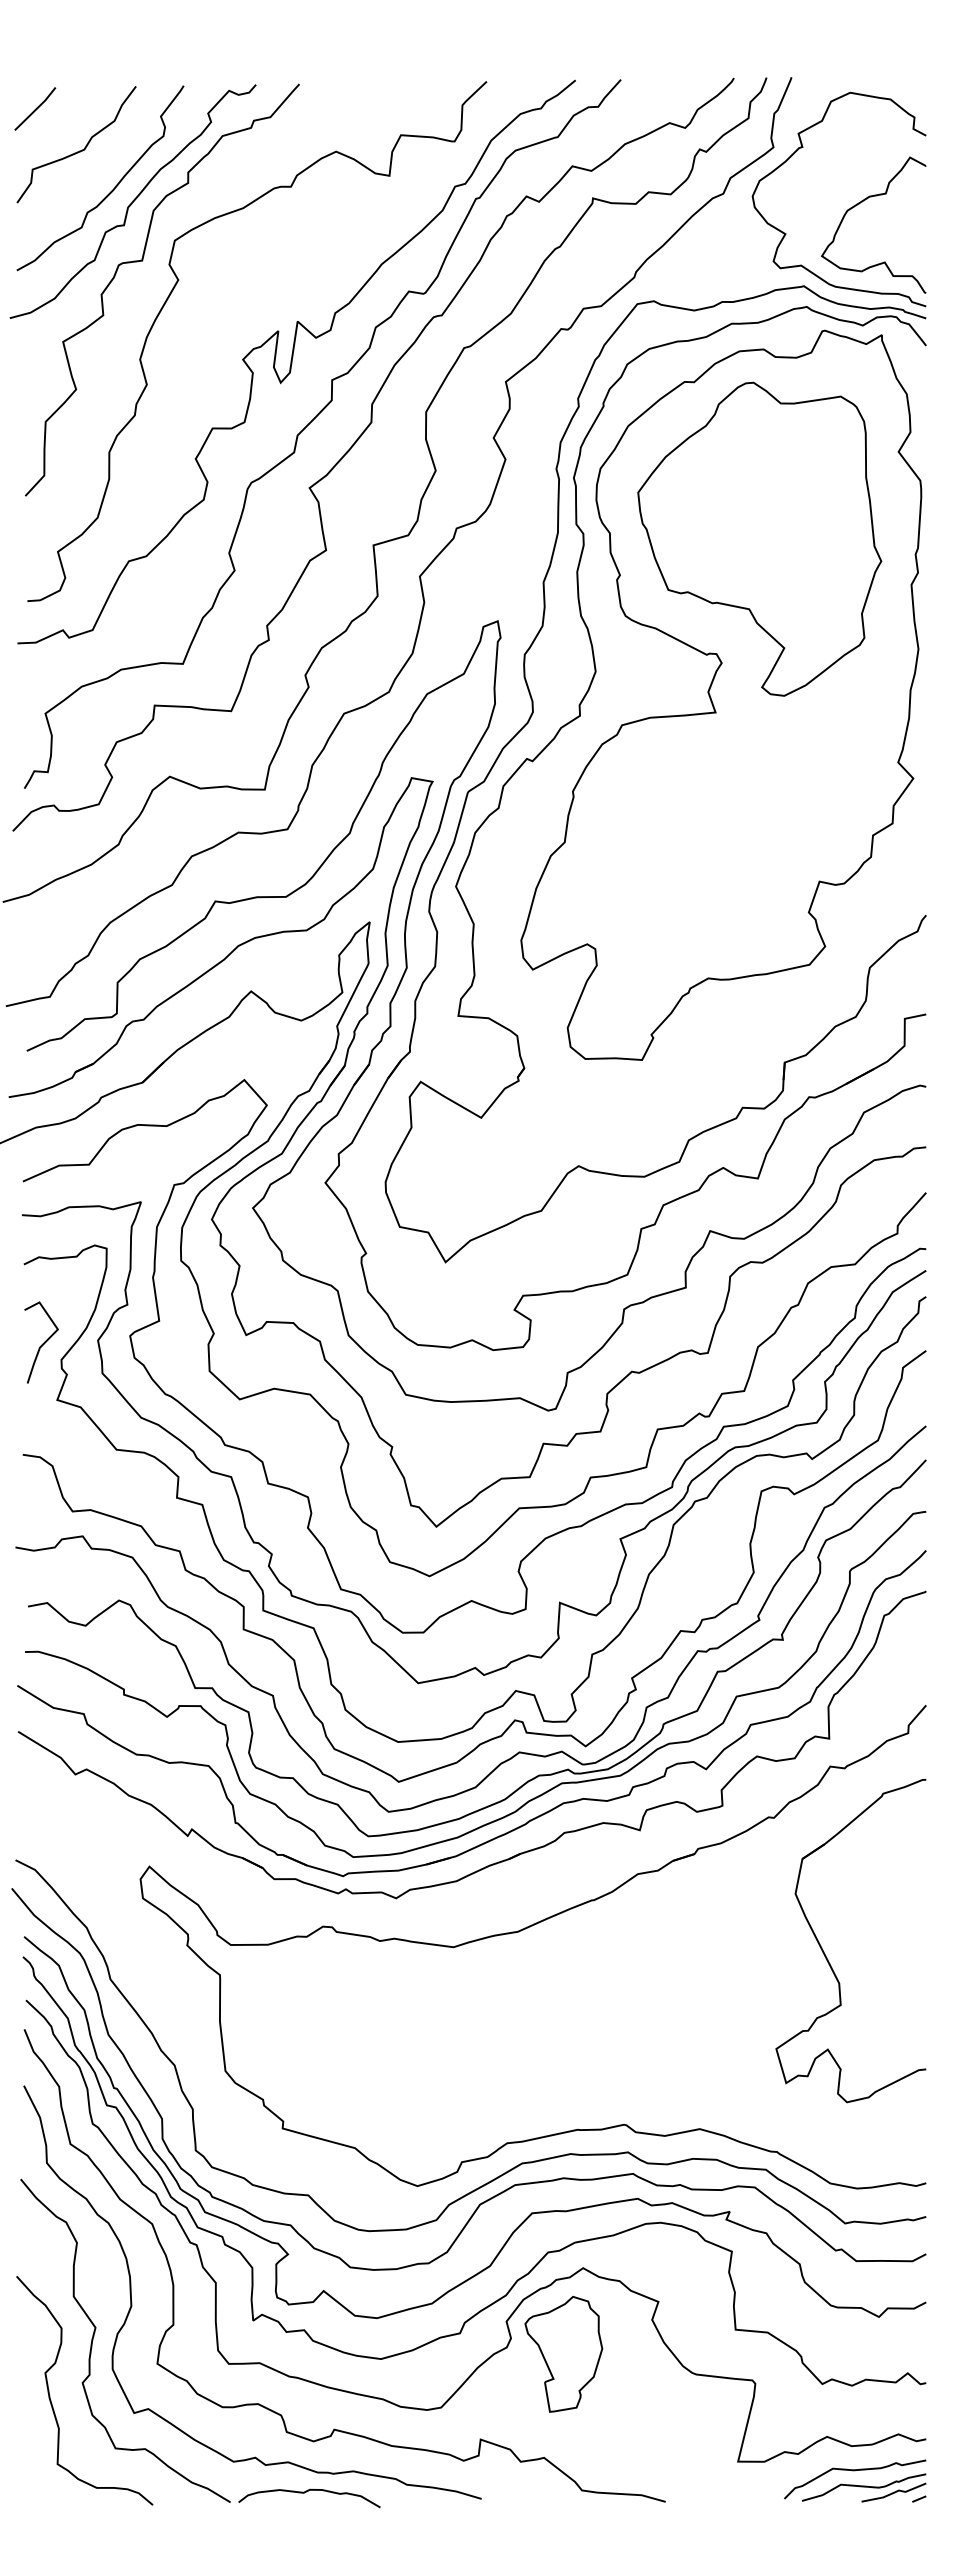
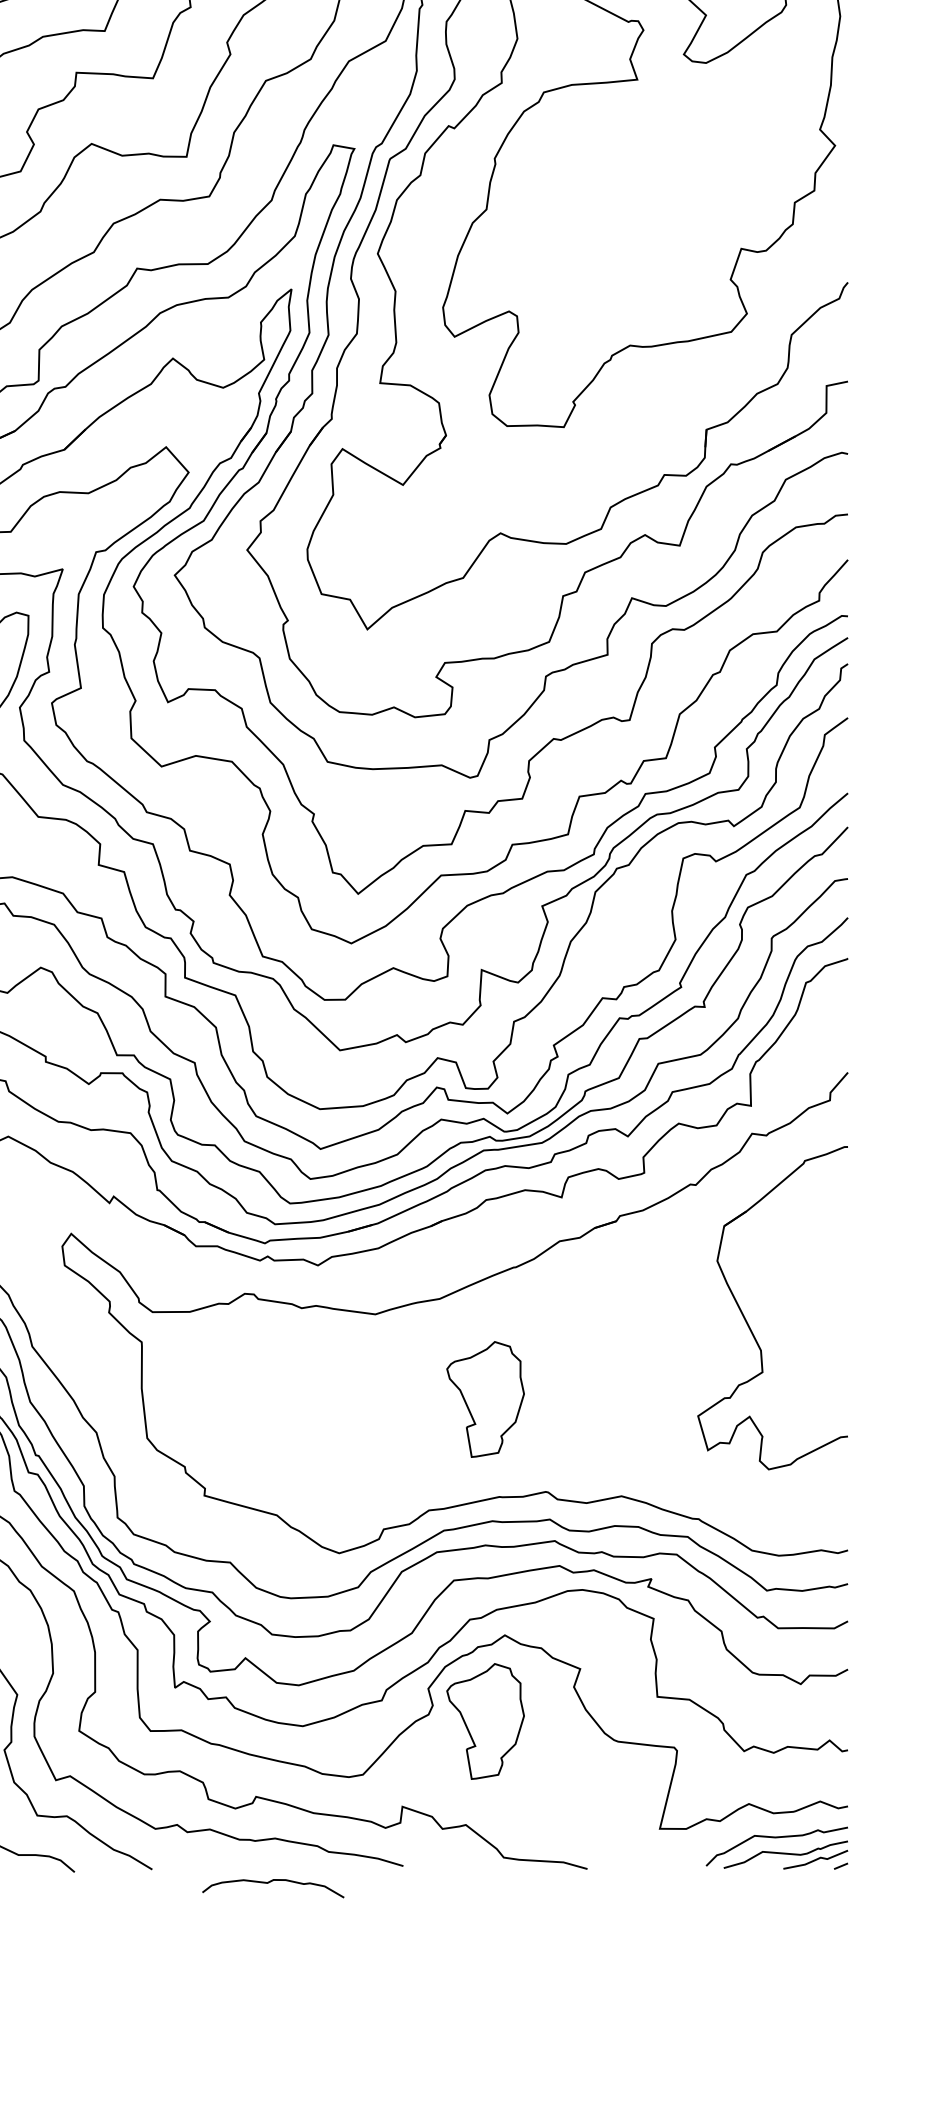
part: (563, 2032) -> (485, 1399), added
curve: (306, 2492) -> (270, 1882), moved

